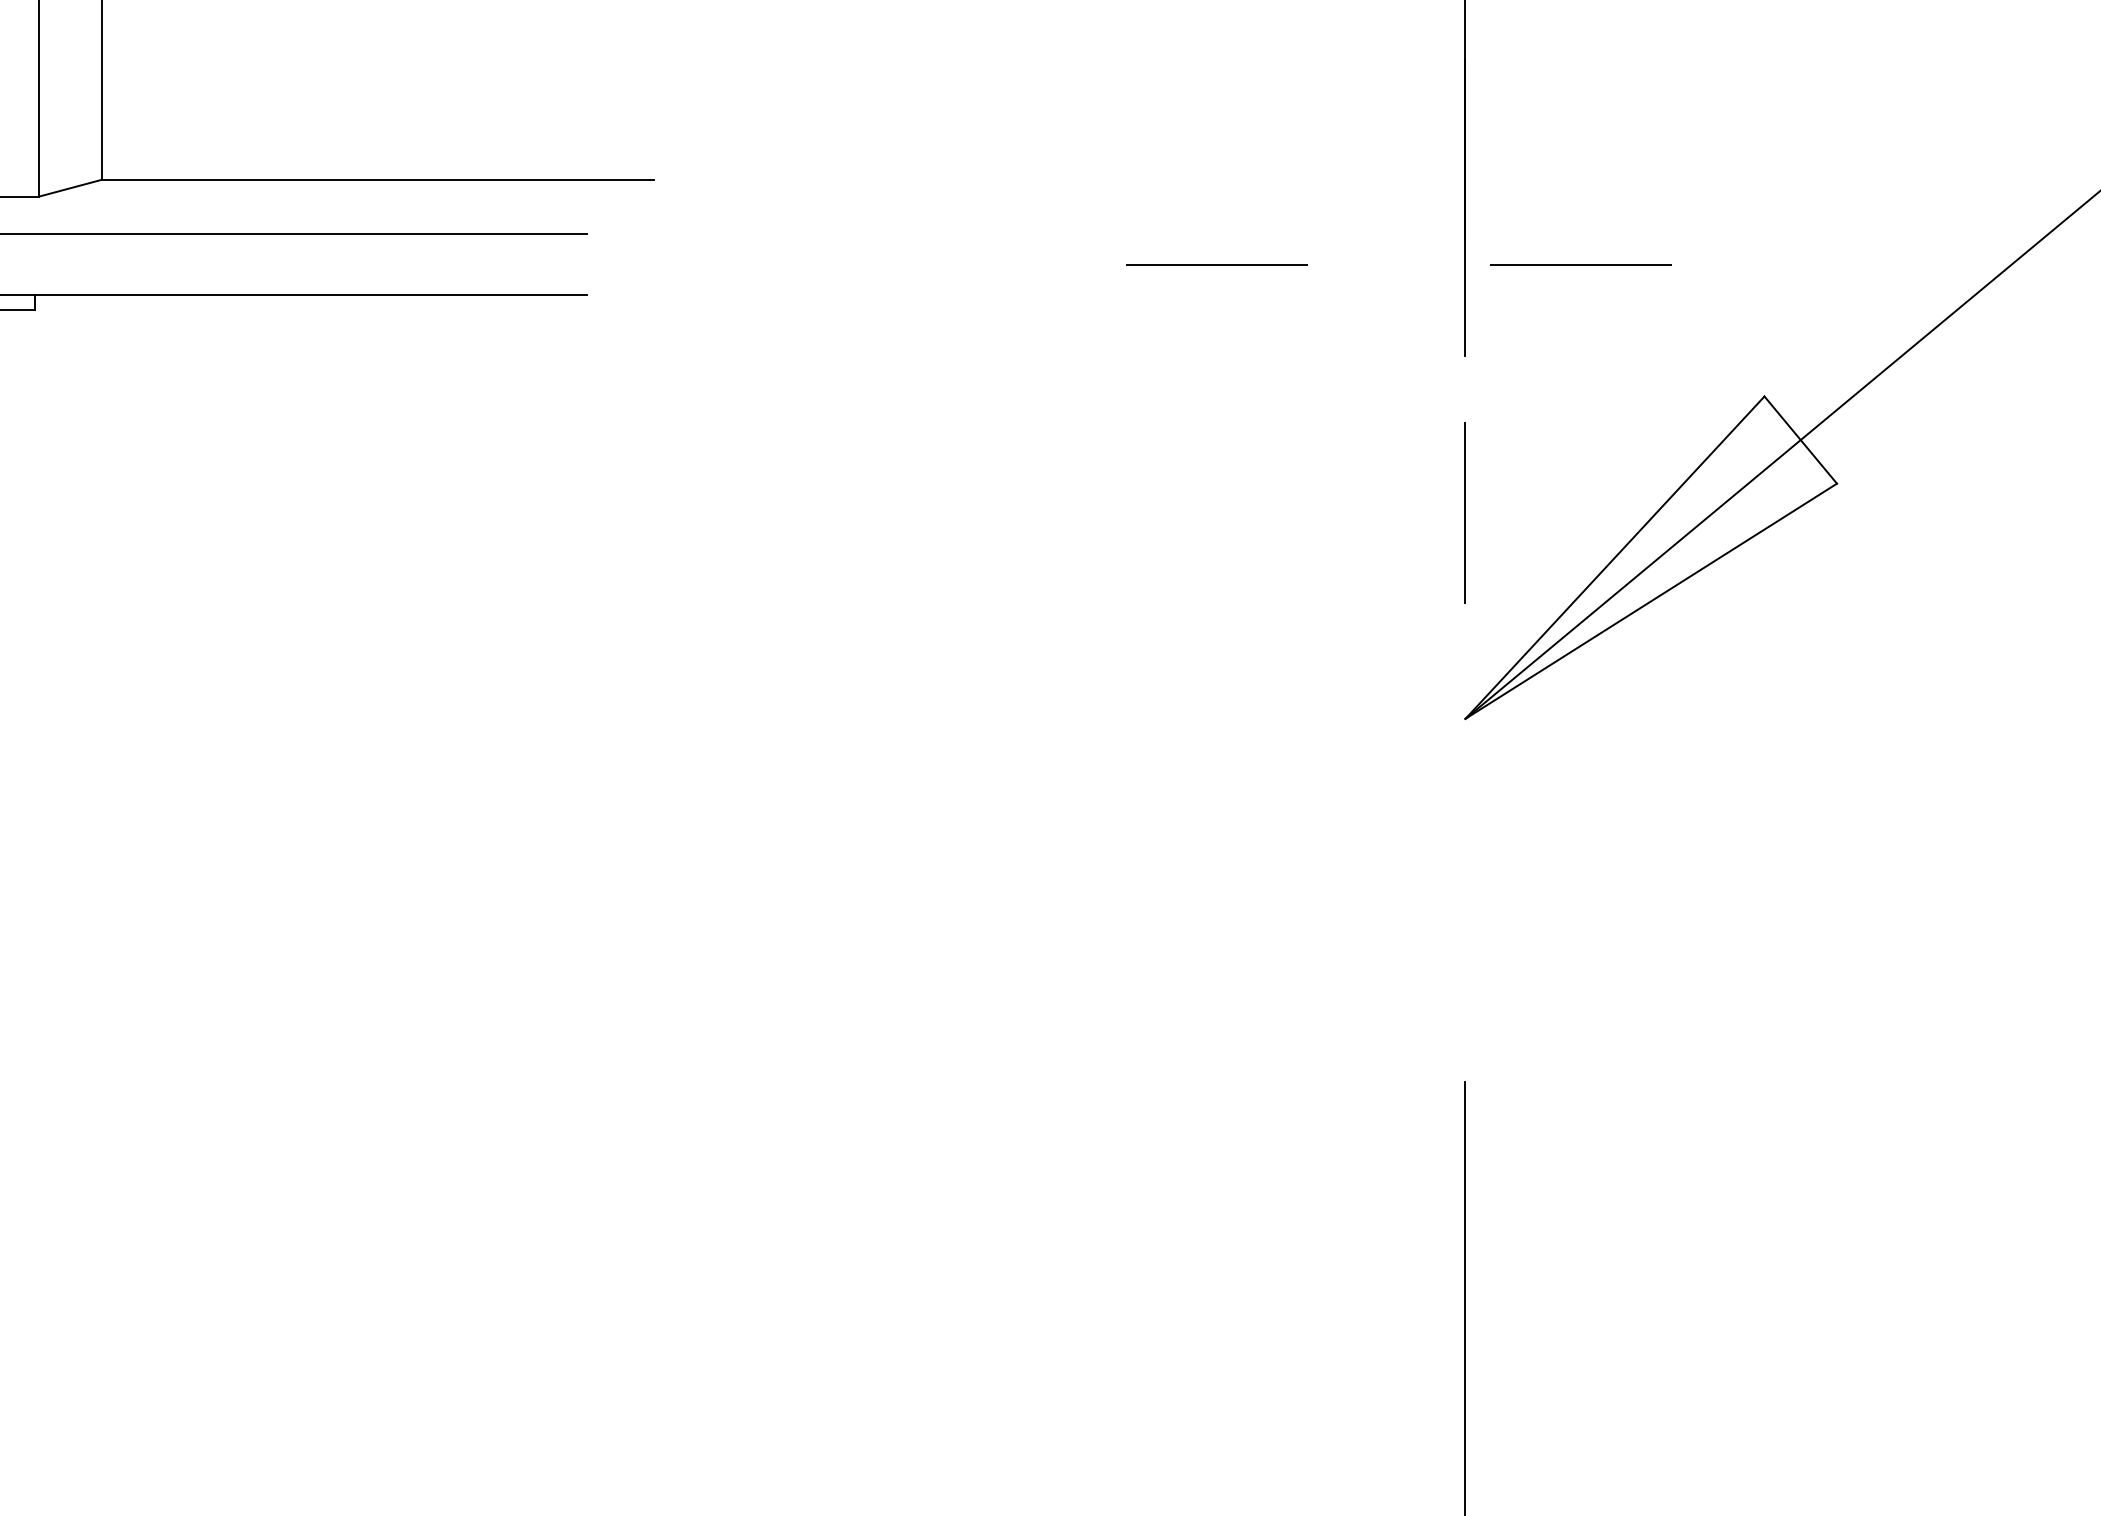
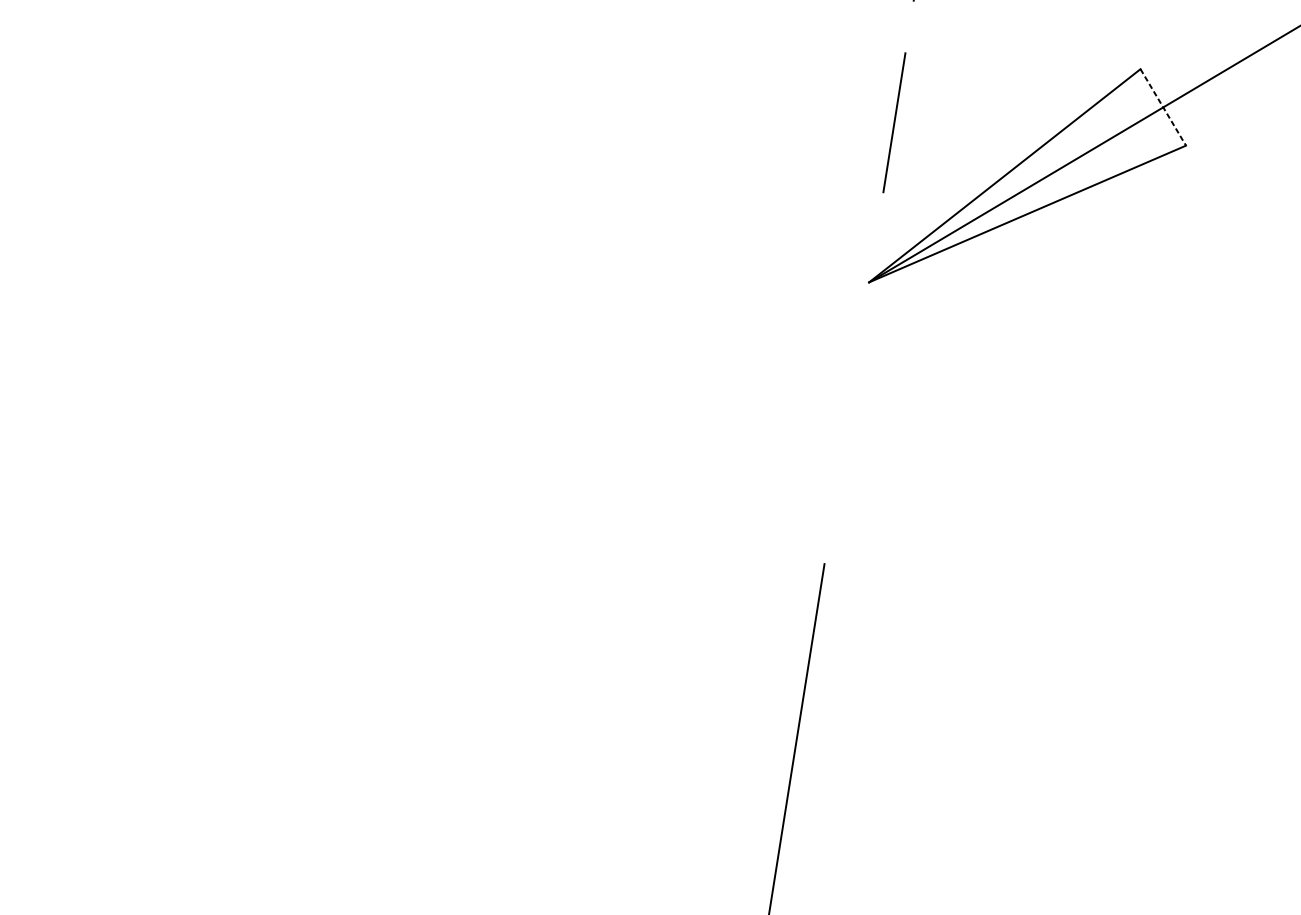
line: (1800, 440) -> (1163, 107), solid -> dashed

